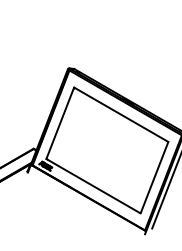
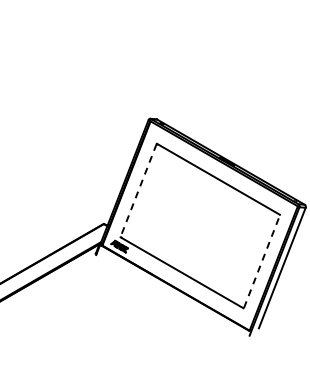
line: (60, 123) -> (138, 190), solid -> dashed
line: (154, 177) -> (261, 261), solid -> dashed

